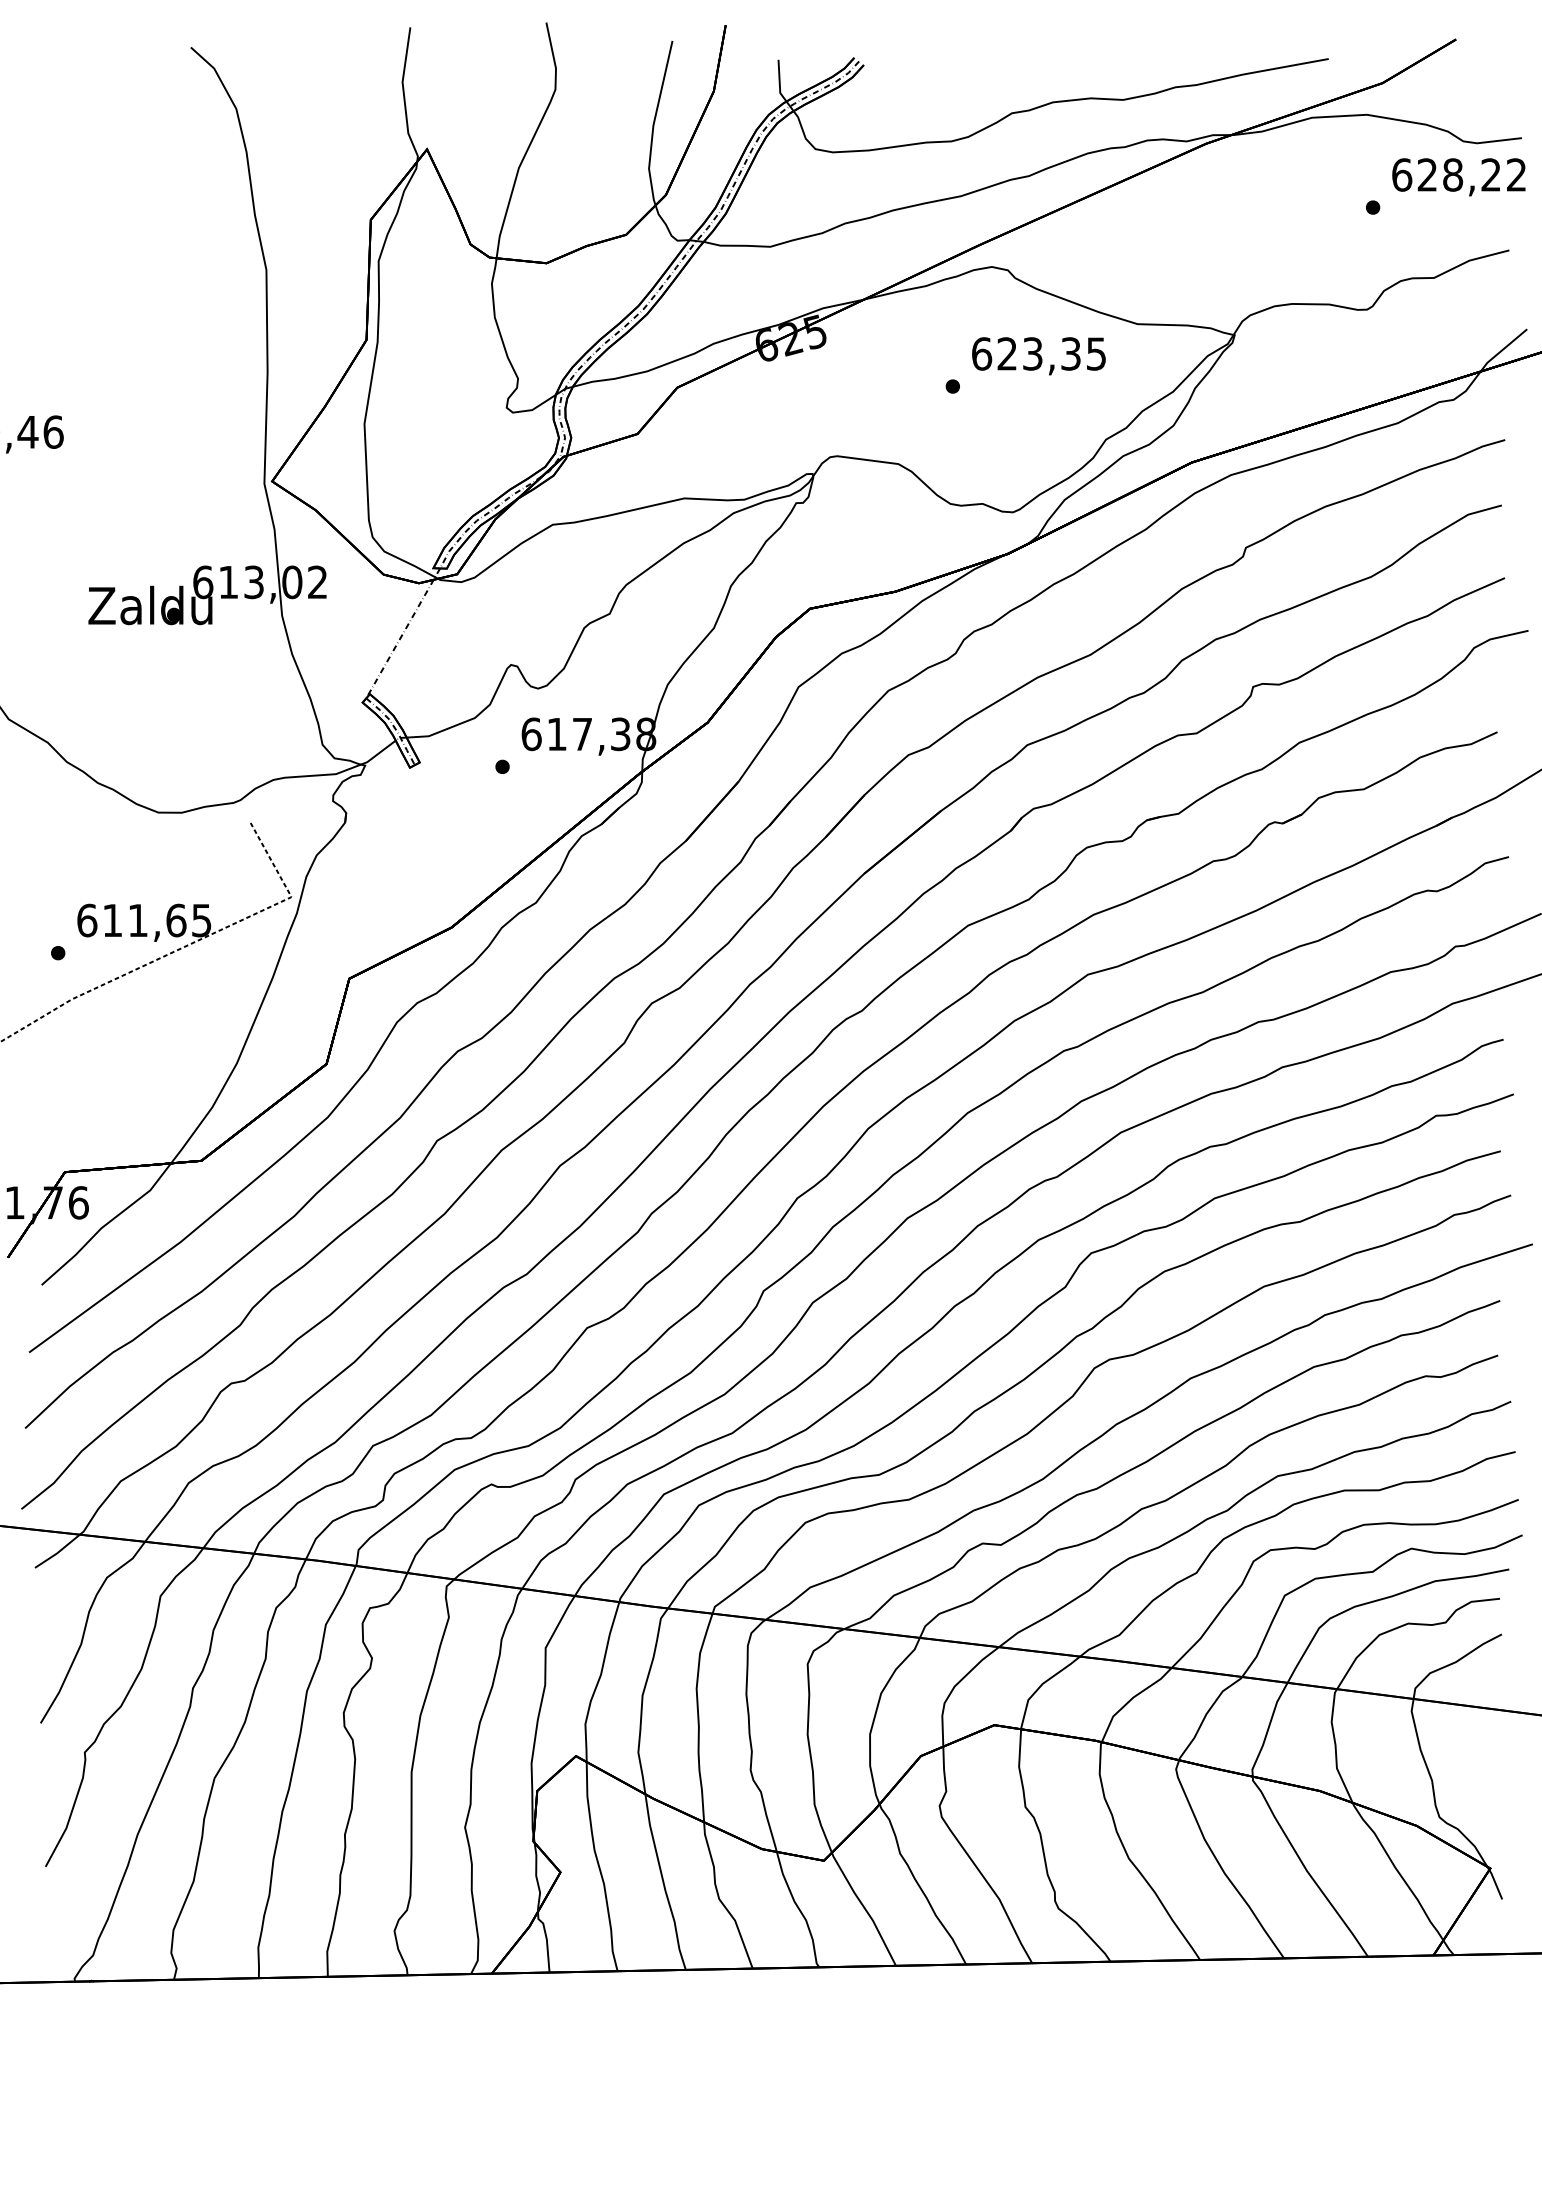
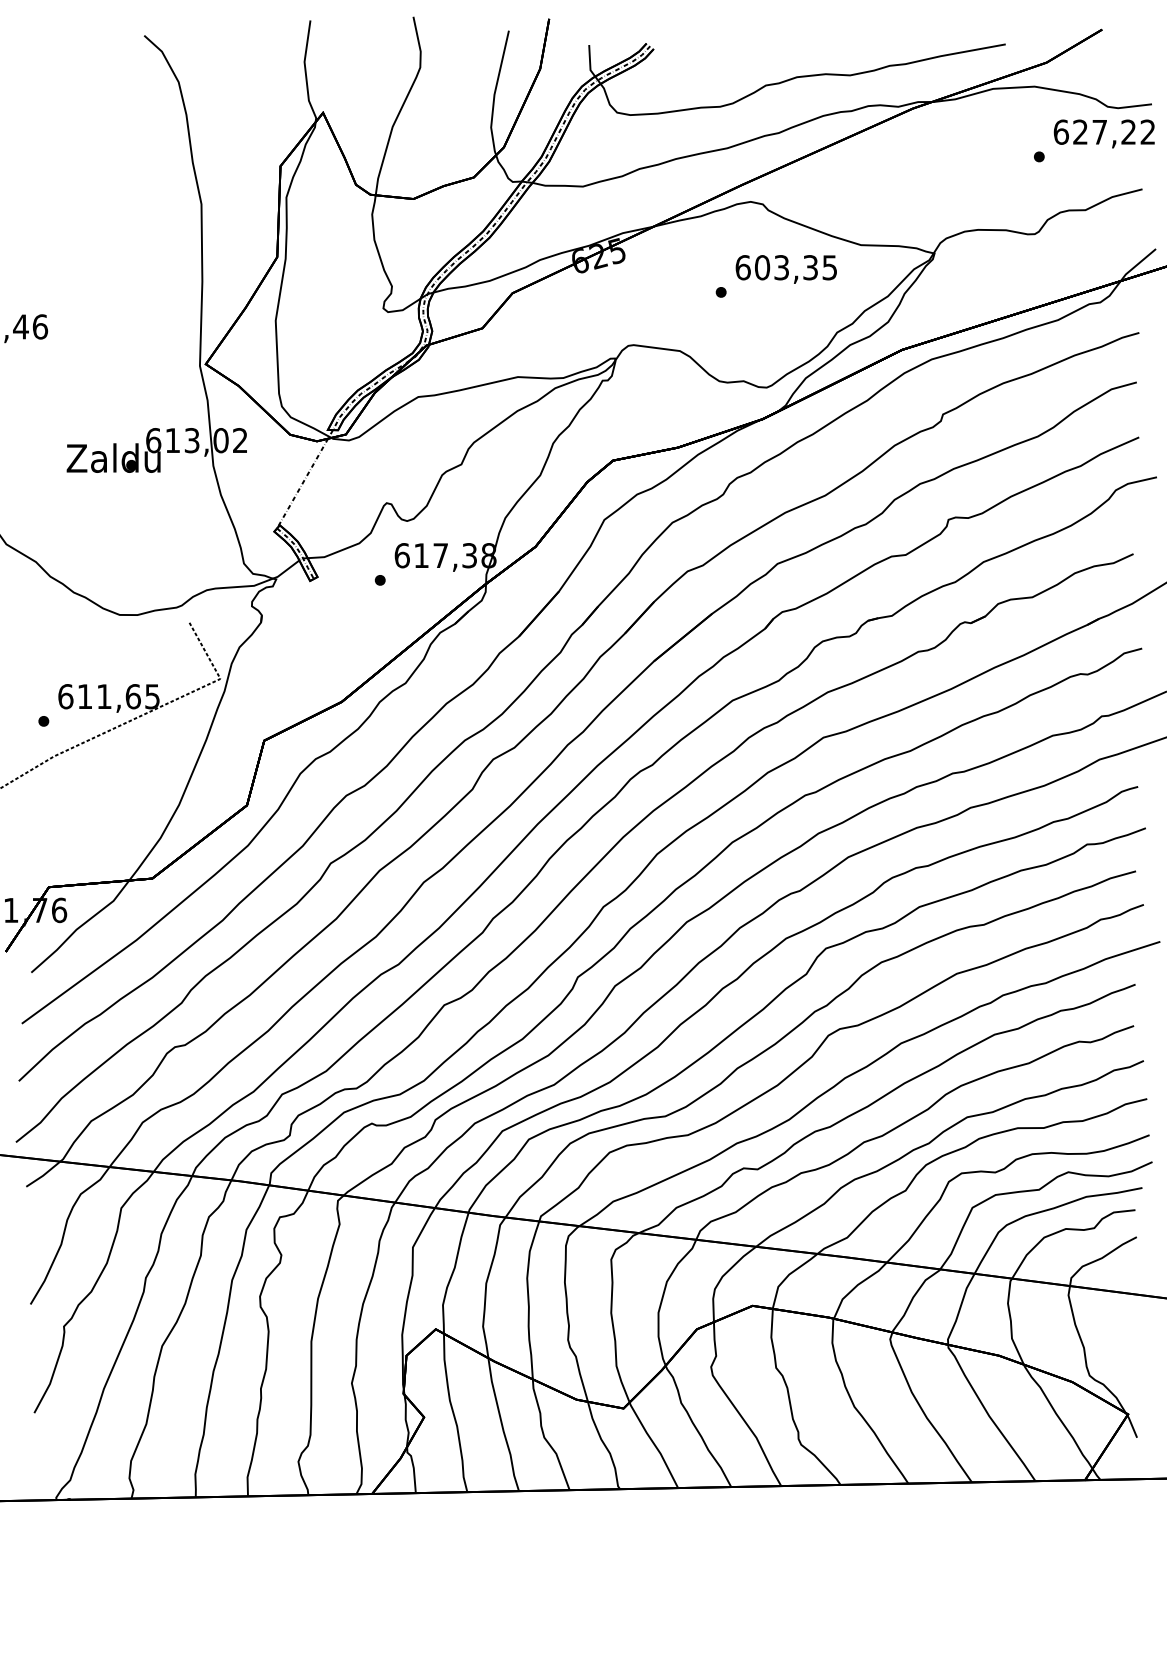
text: (1453, 174) -> (1100, 131), 628,22 -> 627,22
text: (1007, 353) -> (762, 267), 623,35 -> 603,35

